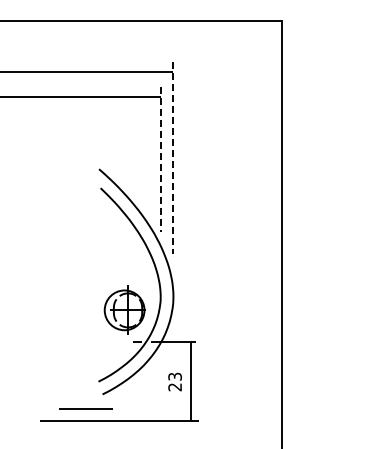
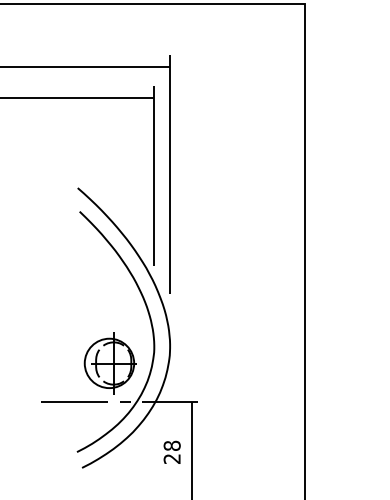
line: (173, 158) -> (170, 174), dashed -> solid
line: (160, 159) -> (154, 175), dashed -> solid
text: (174, 376) -> (171, 445), 23 -> 28
line: (85, 408) -> (74, 402), moved

